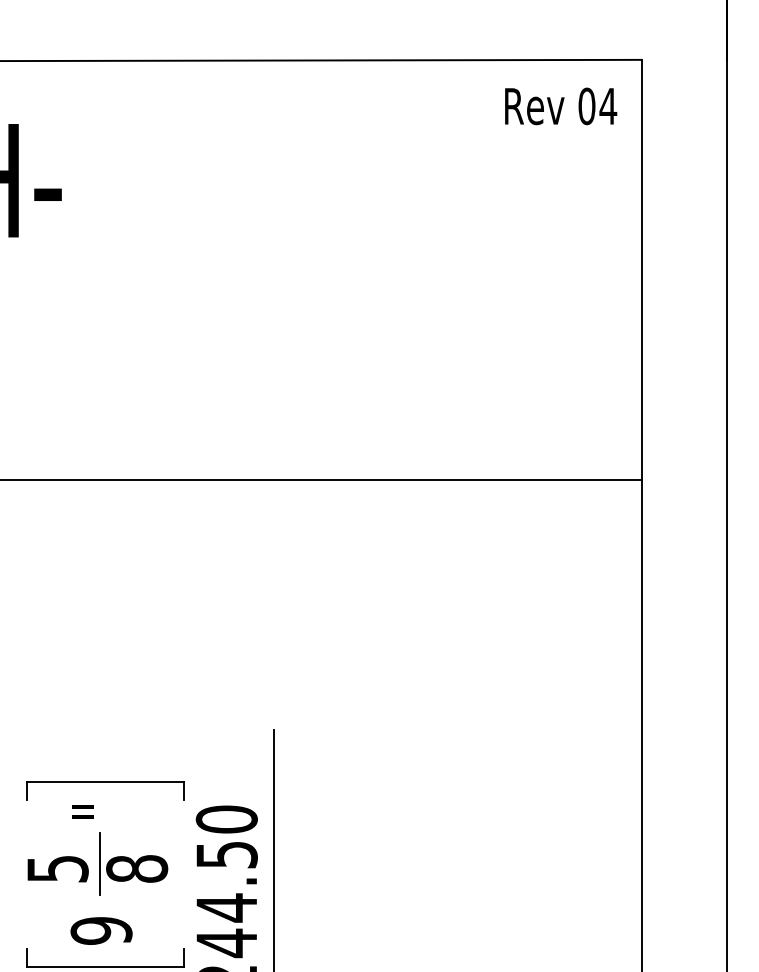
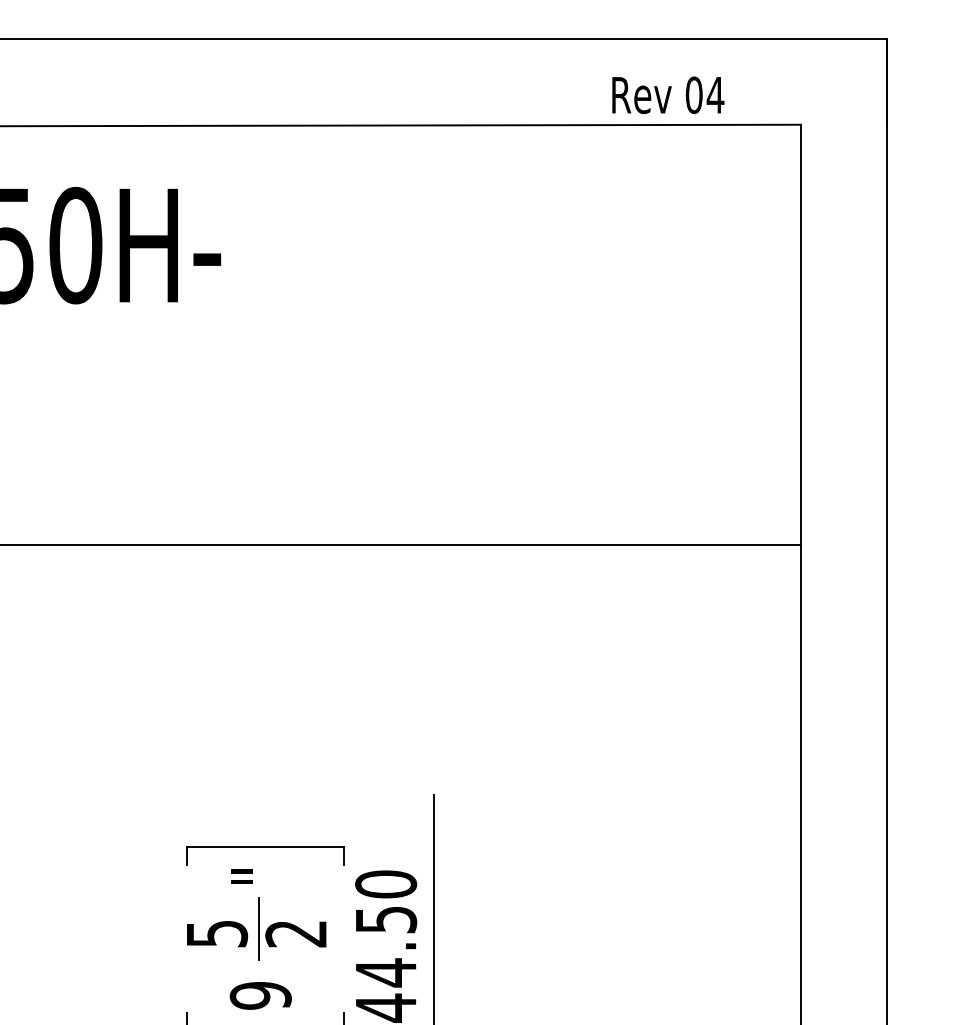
text: (561, 105) -> (668, 94), moved
text: (137, 868) -> (296, 933), 8 -> 2

